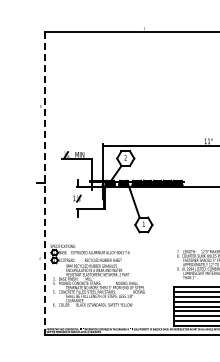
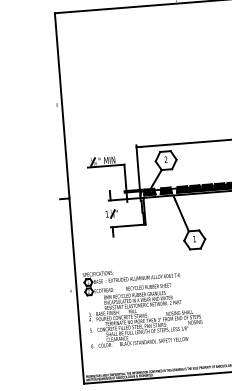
line: (44, 183) -> (69, 198), dashed -> solid

